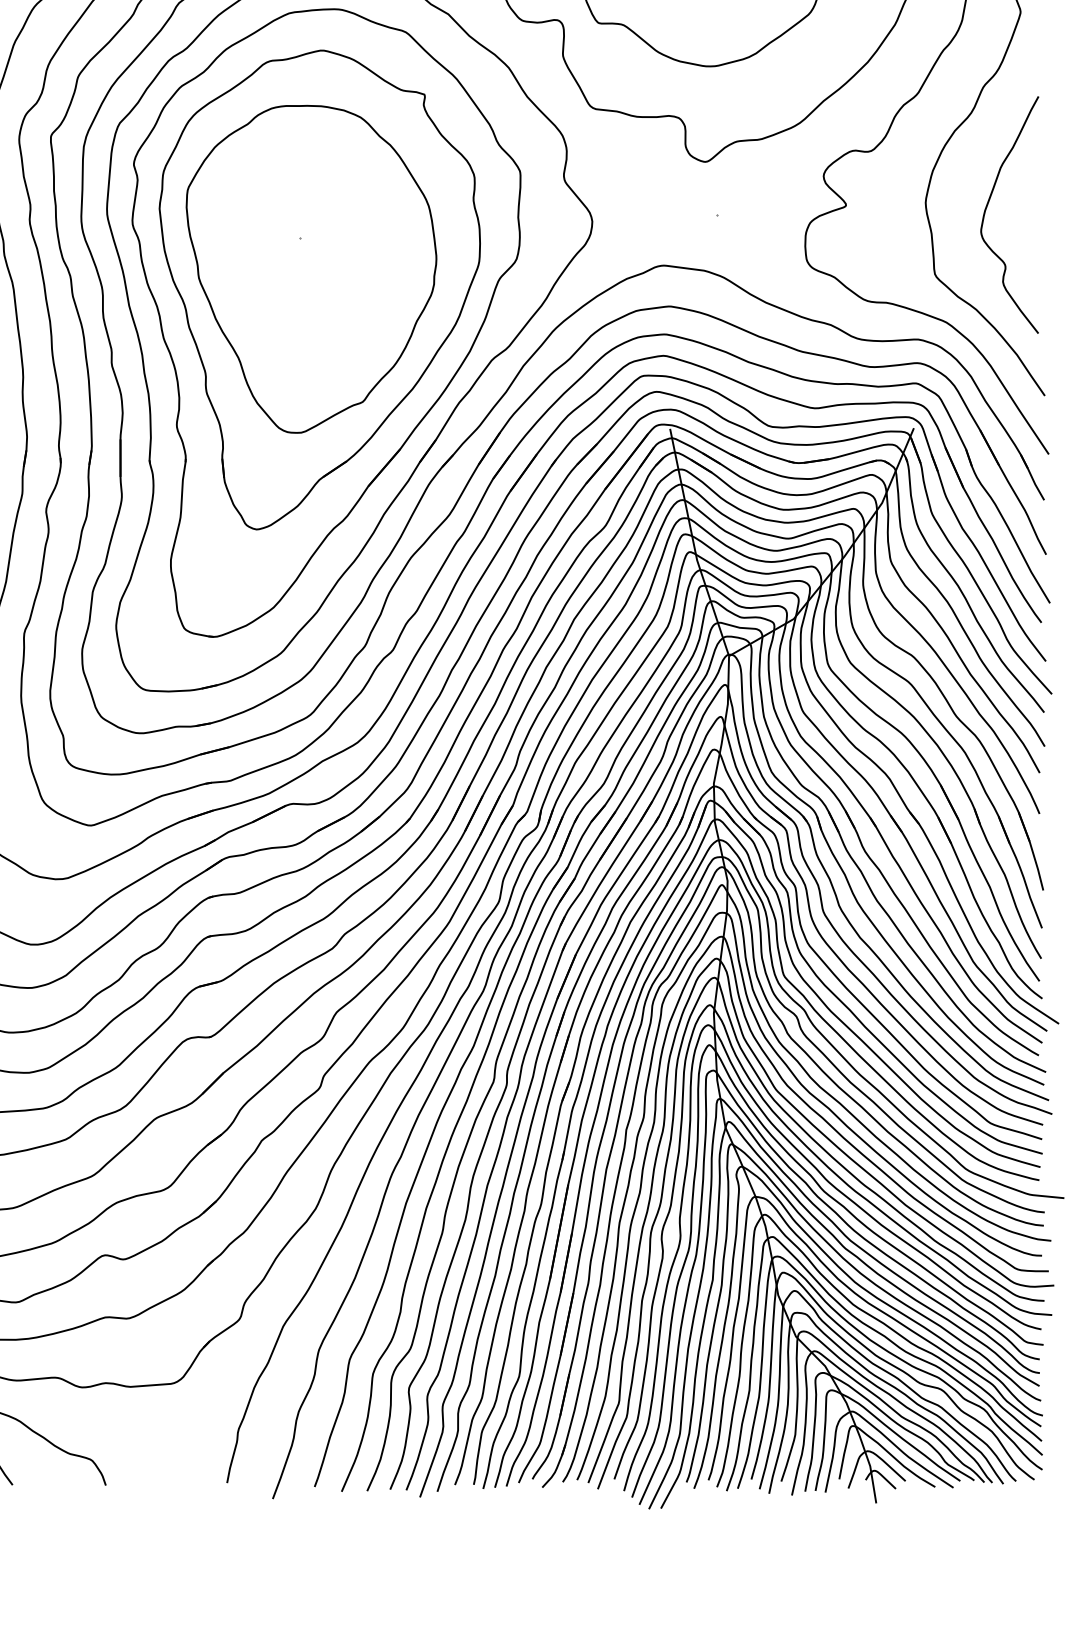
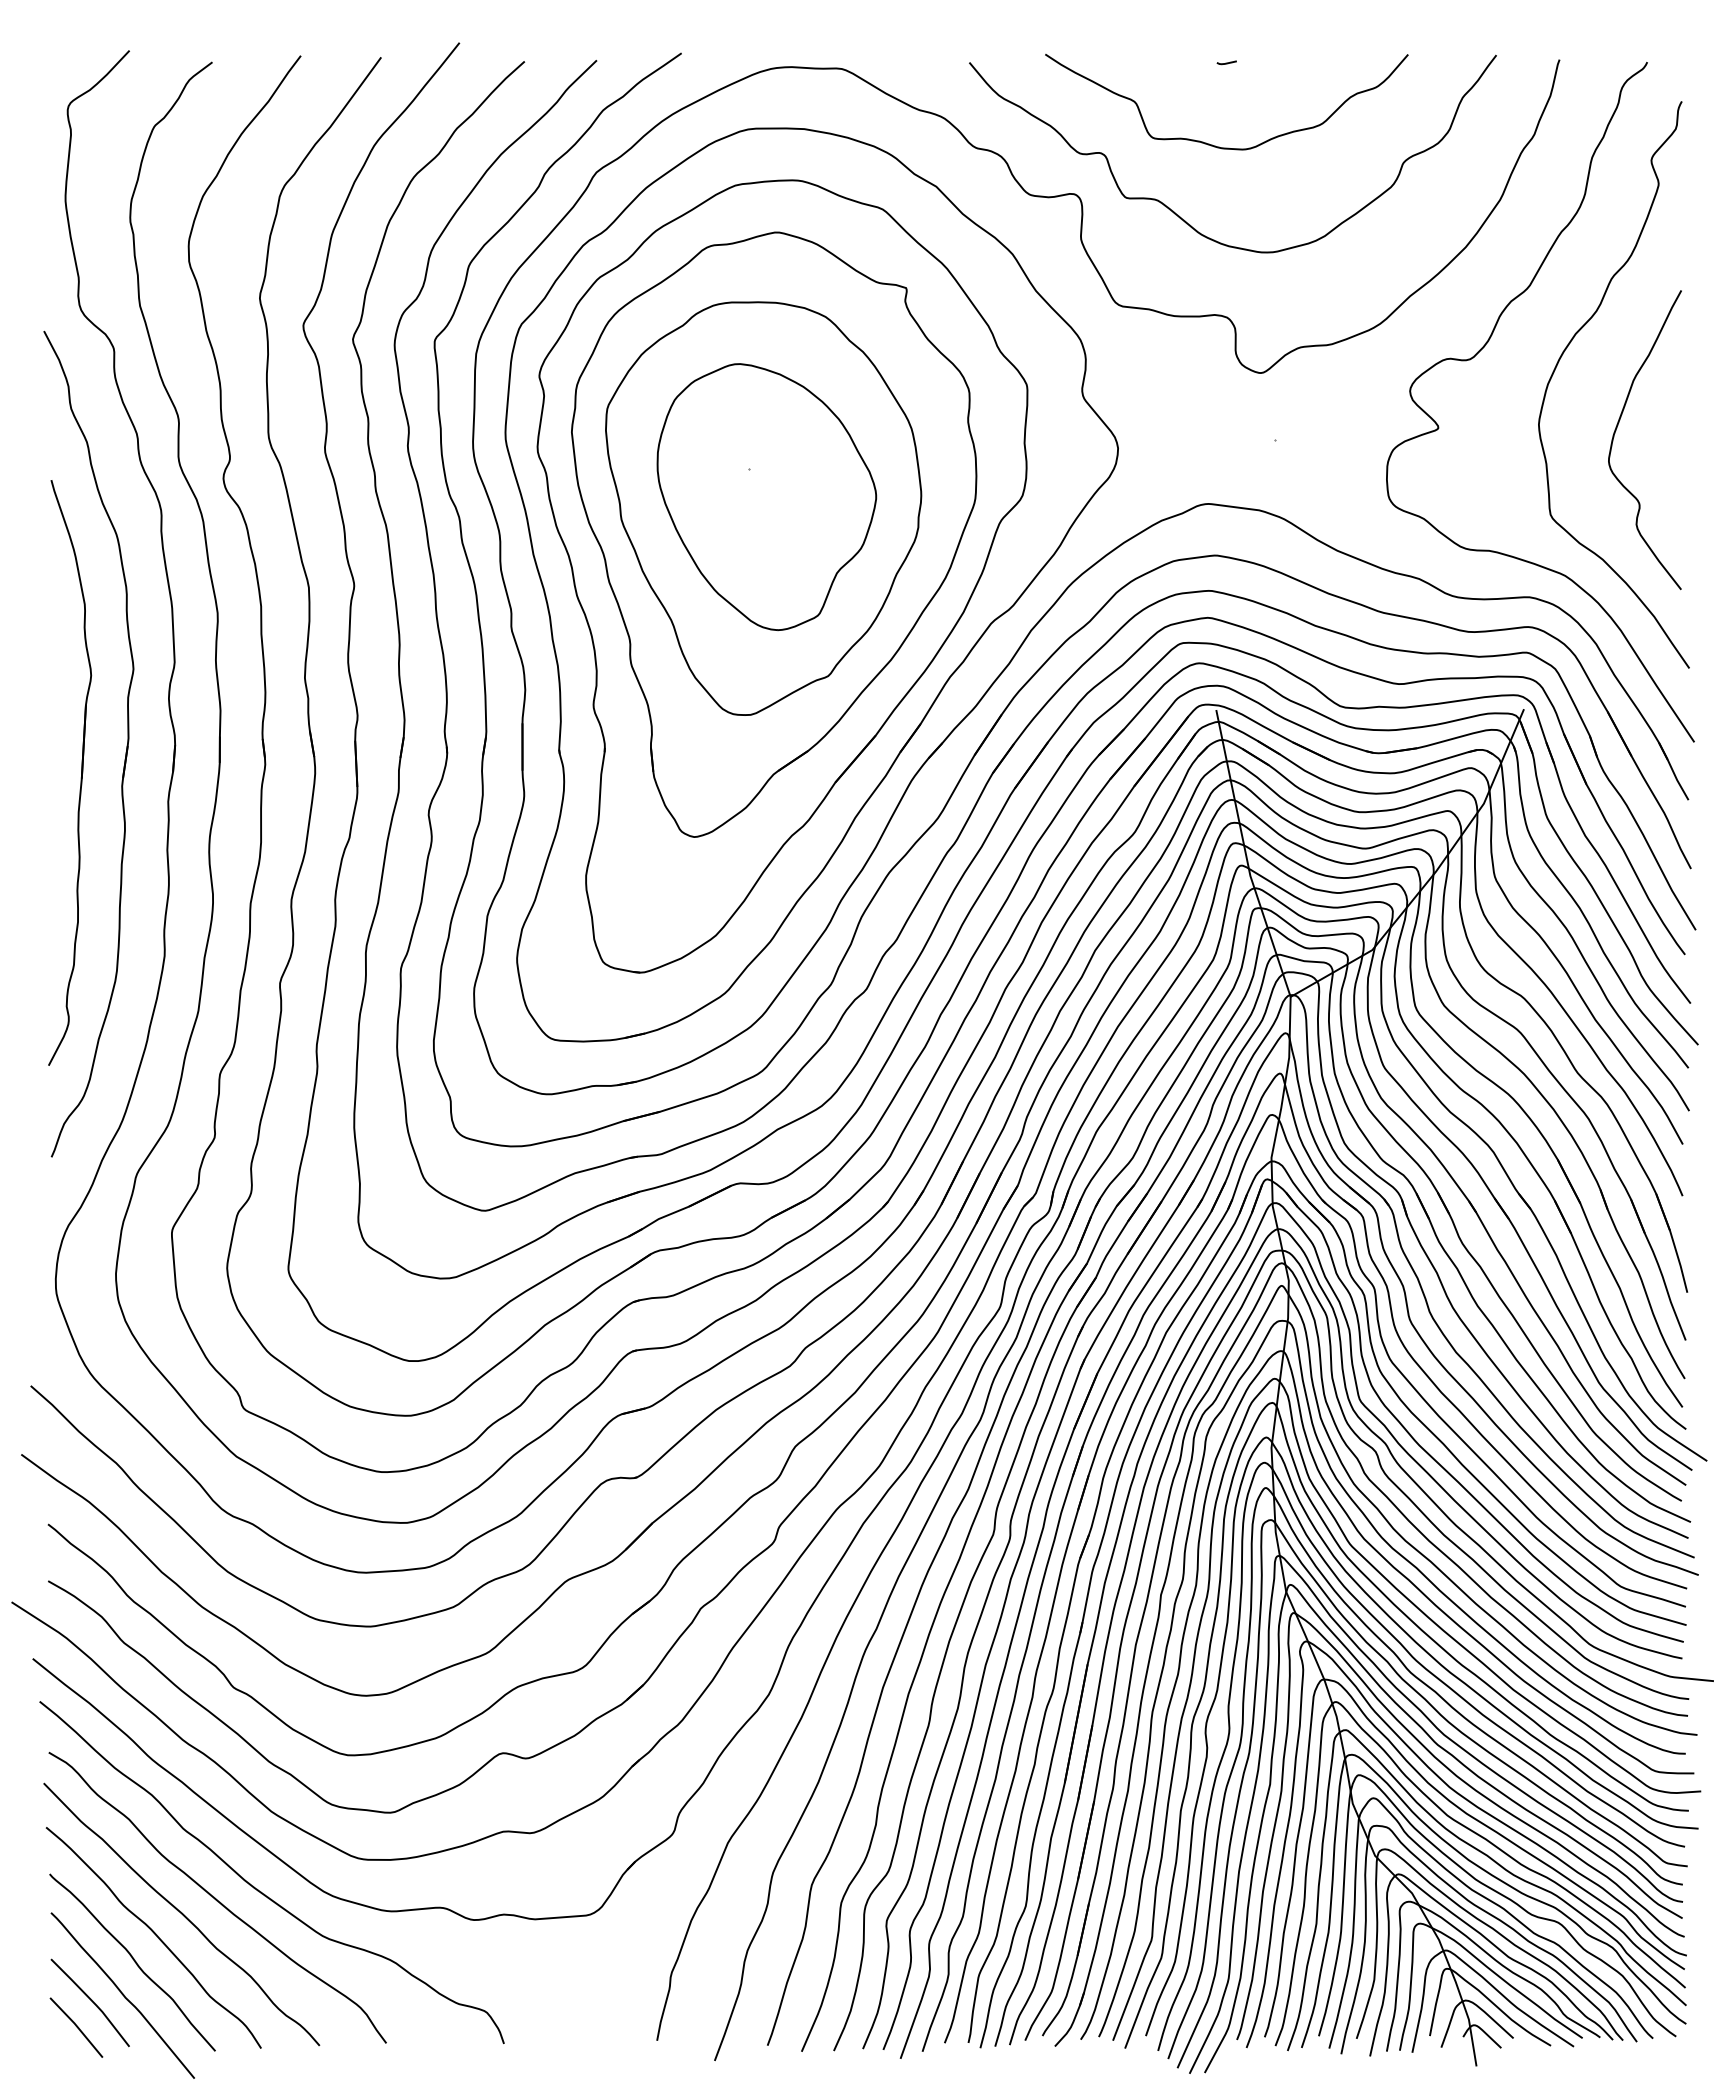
part: (313, 260) -> (766, 497), added

